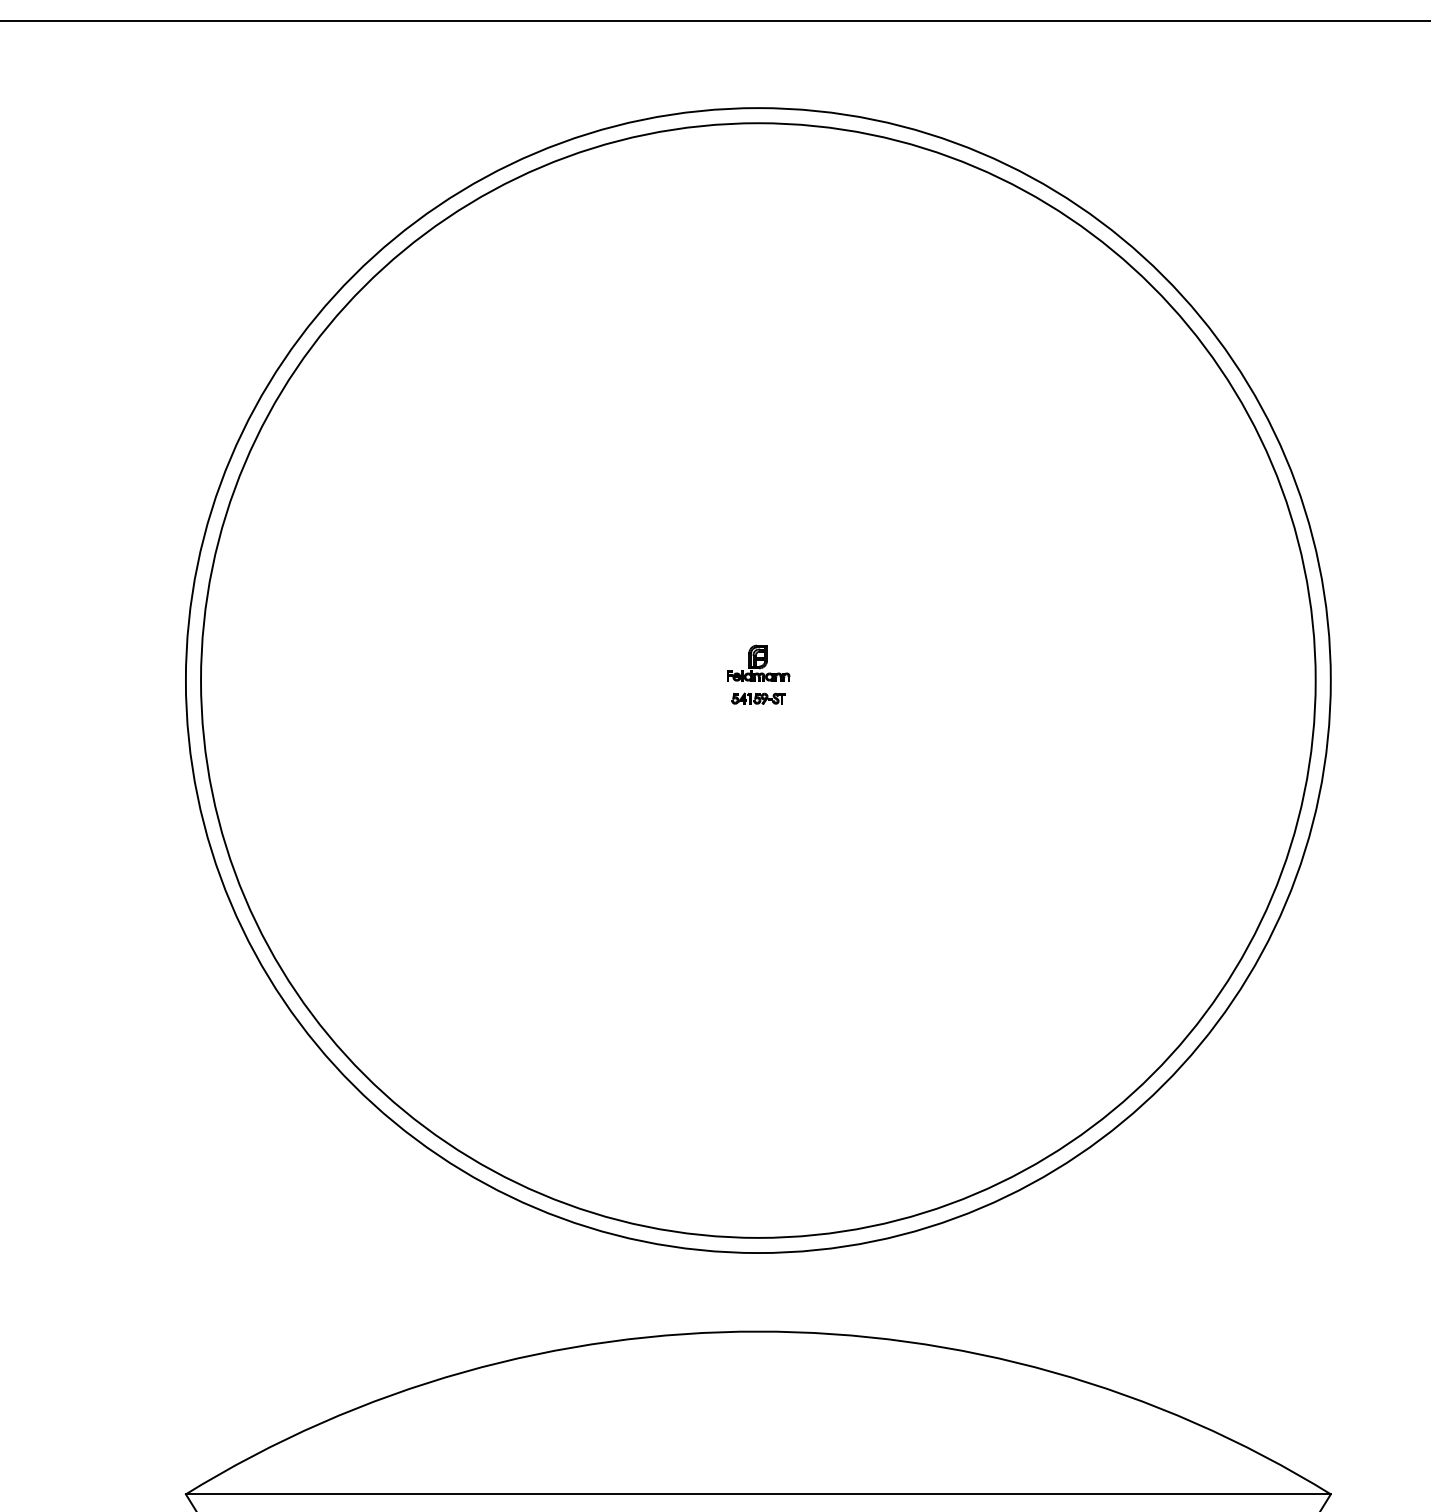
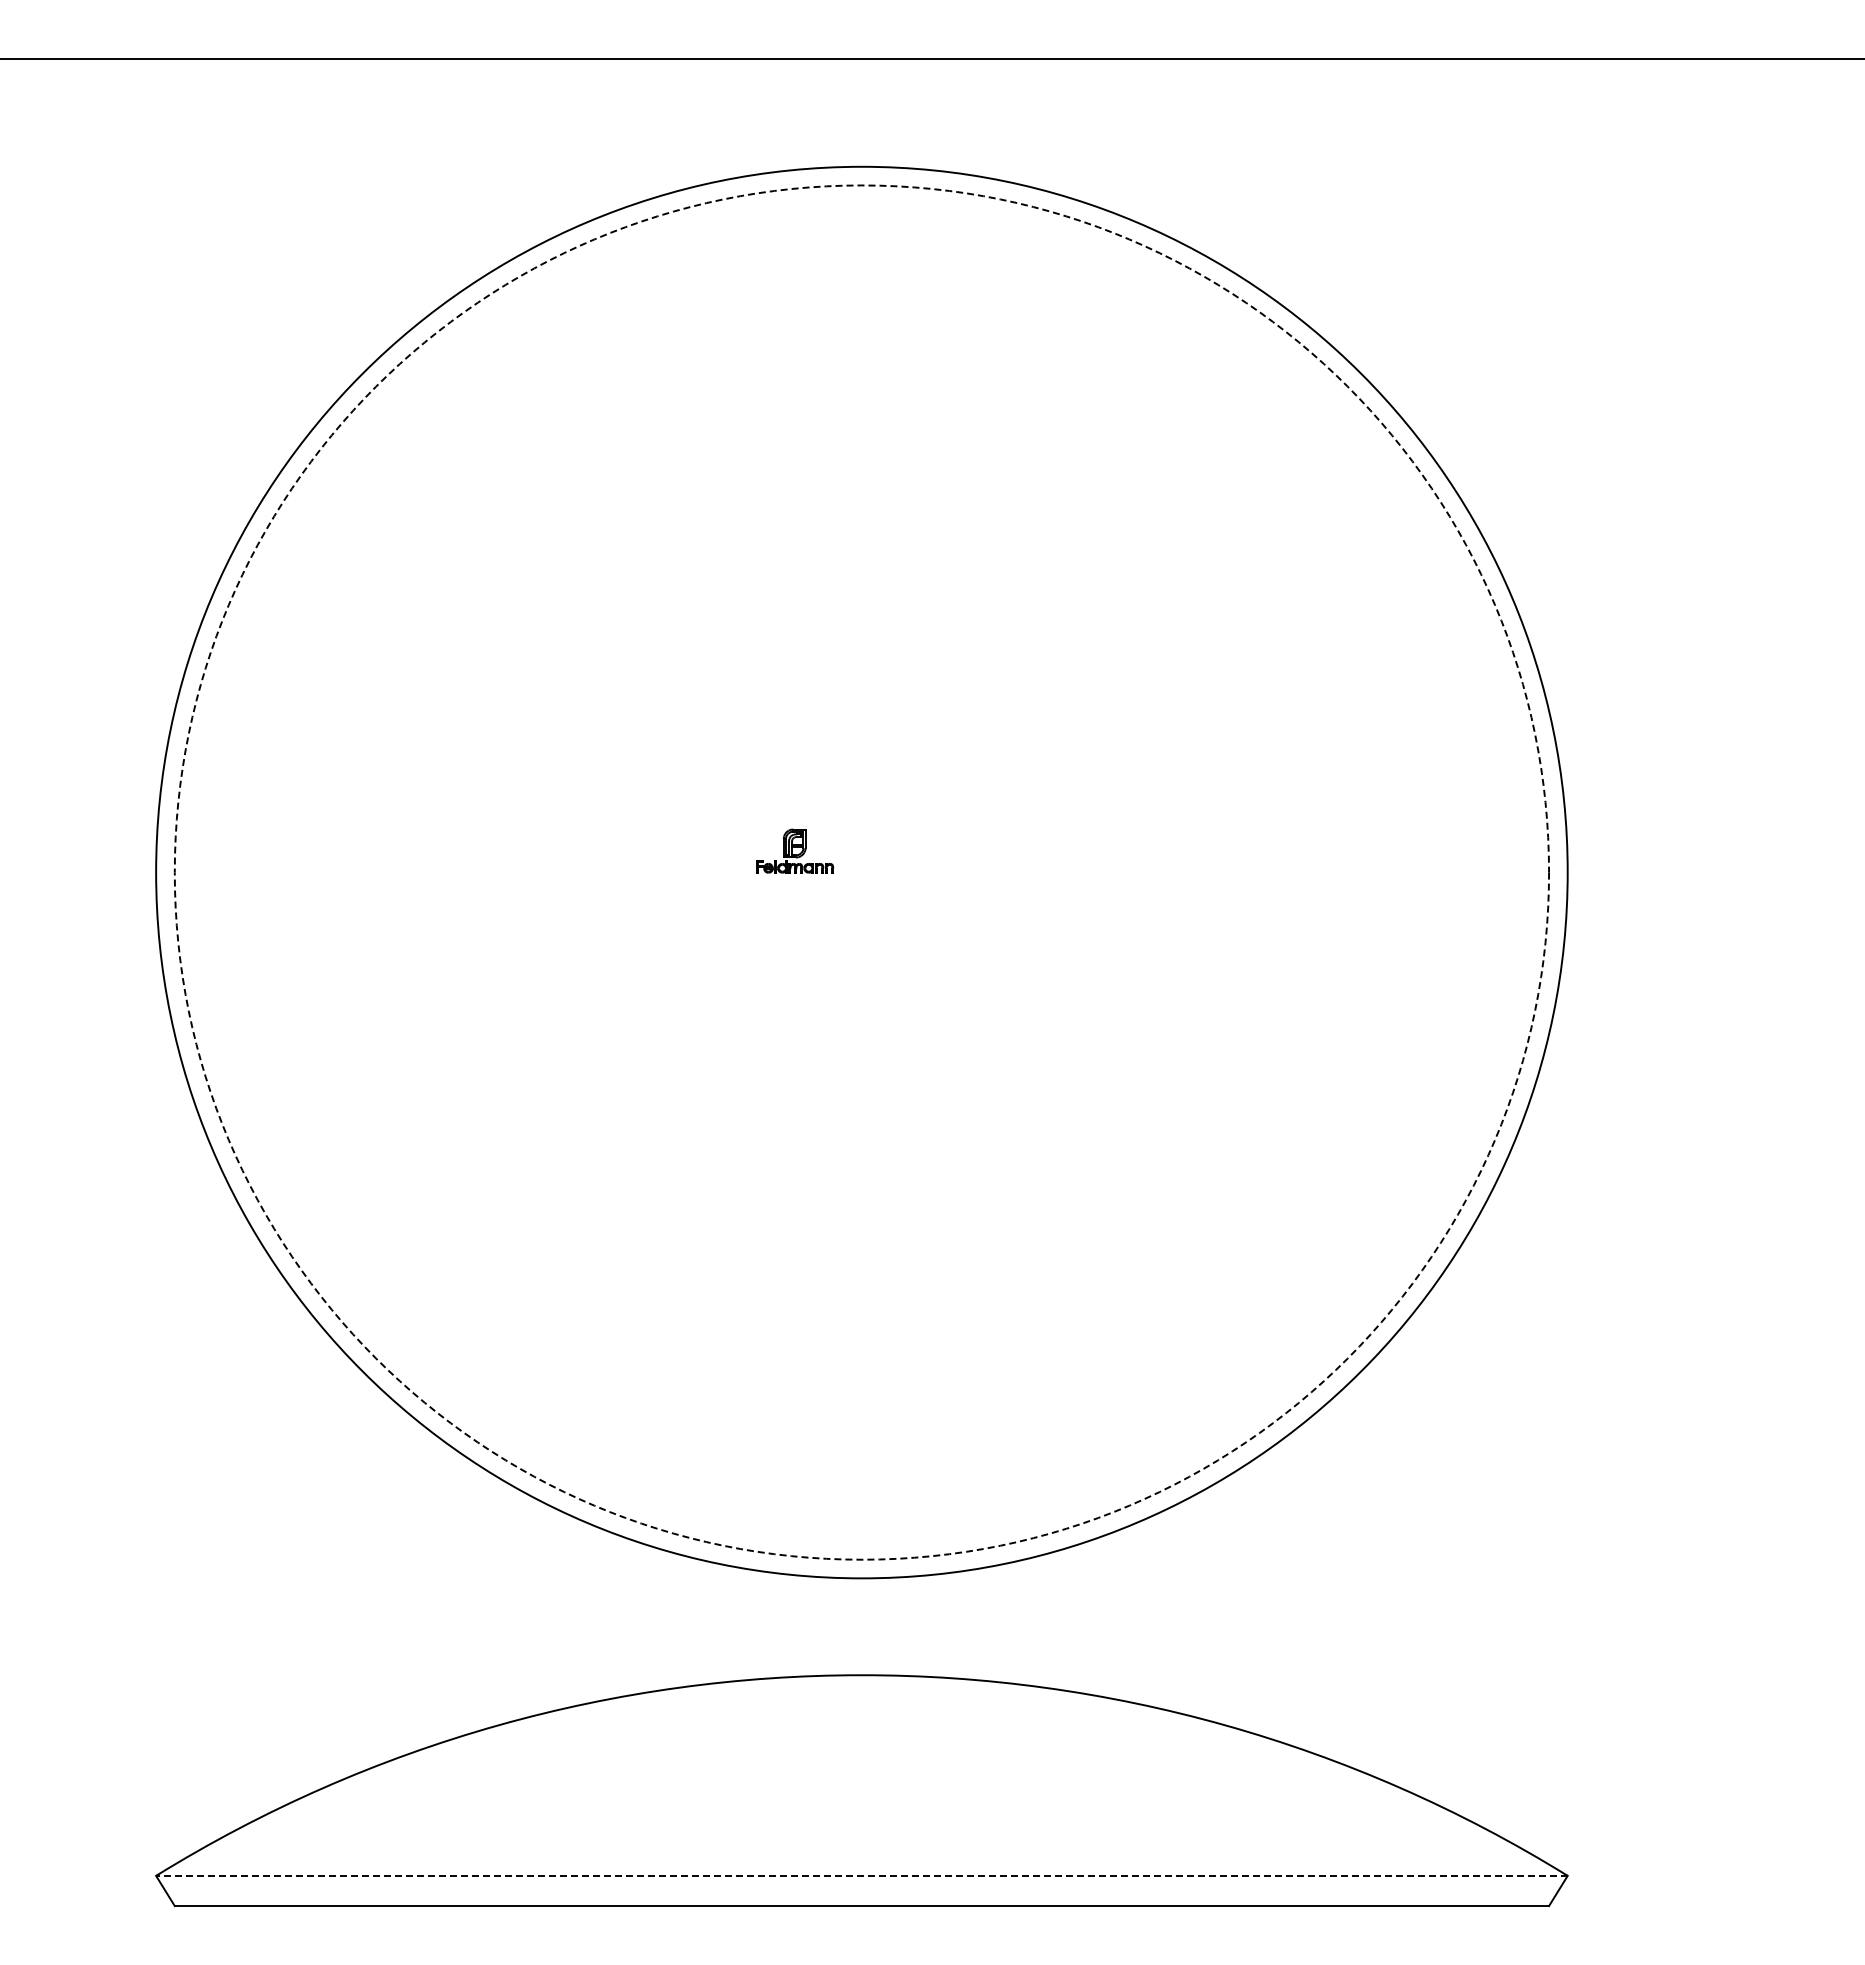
part: (758, 662) -> (795, 850), moved
circle: (758, 680) -> (861, 872), solid -> dashed
part: (758, 698) -> (861, 894), removed
line: (758, 1494) -> (861, 1875), solid -> dashed

